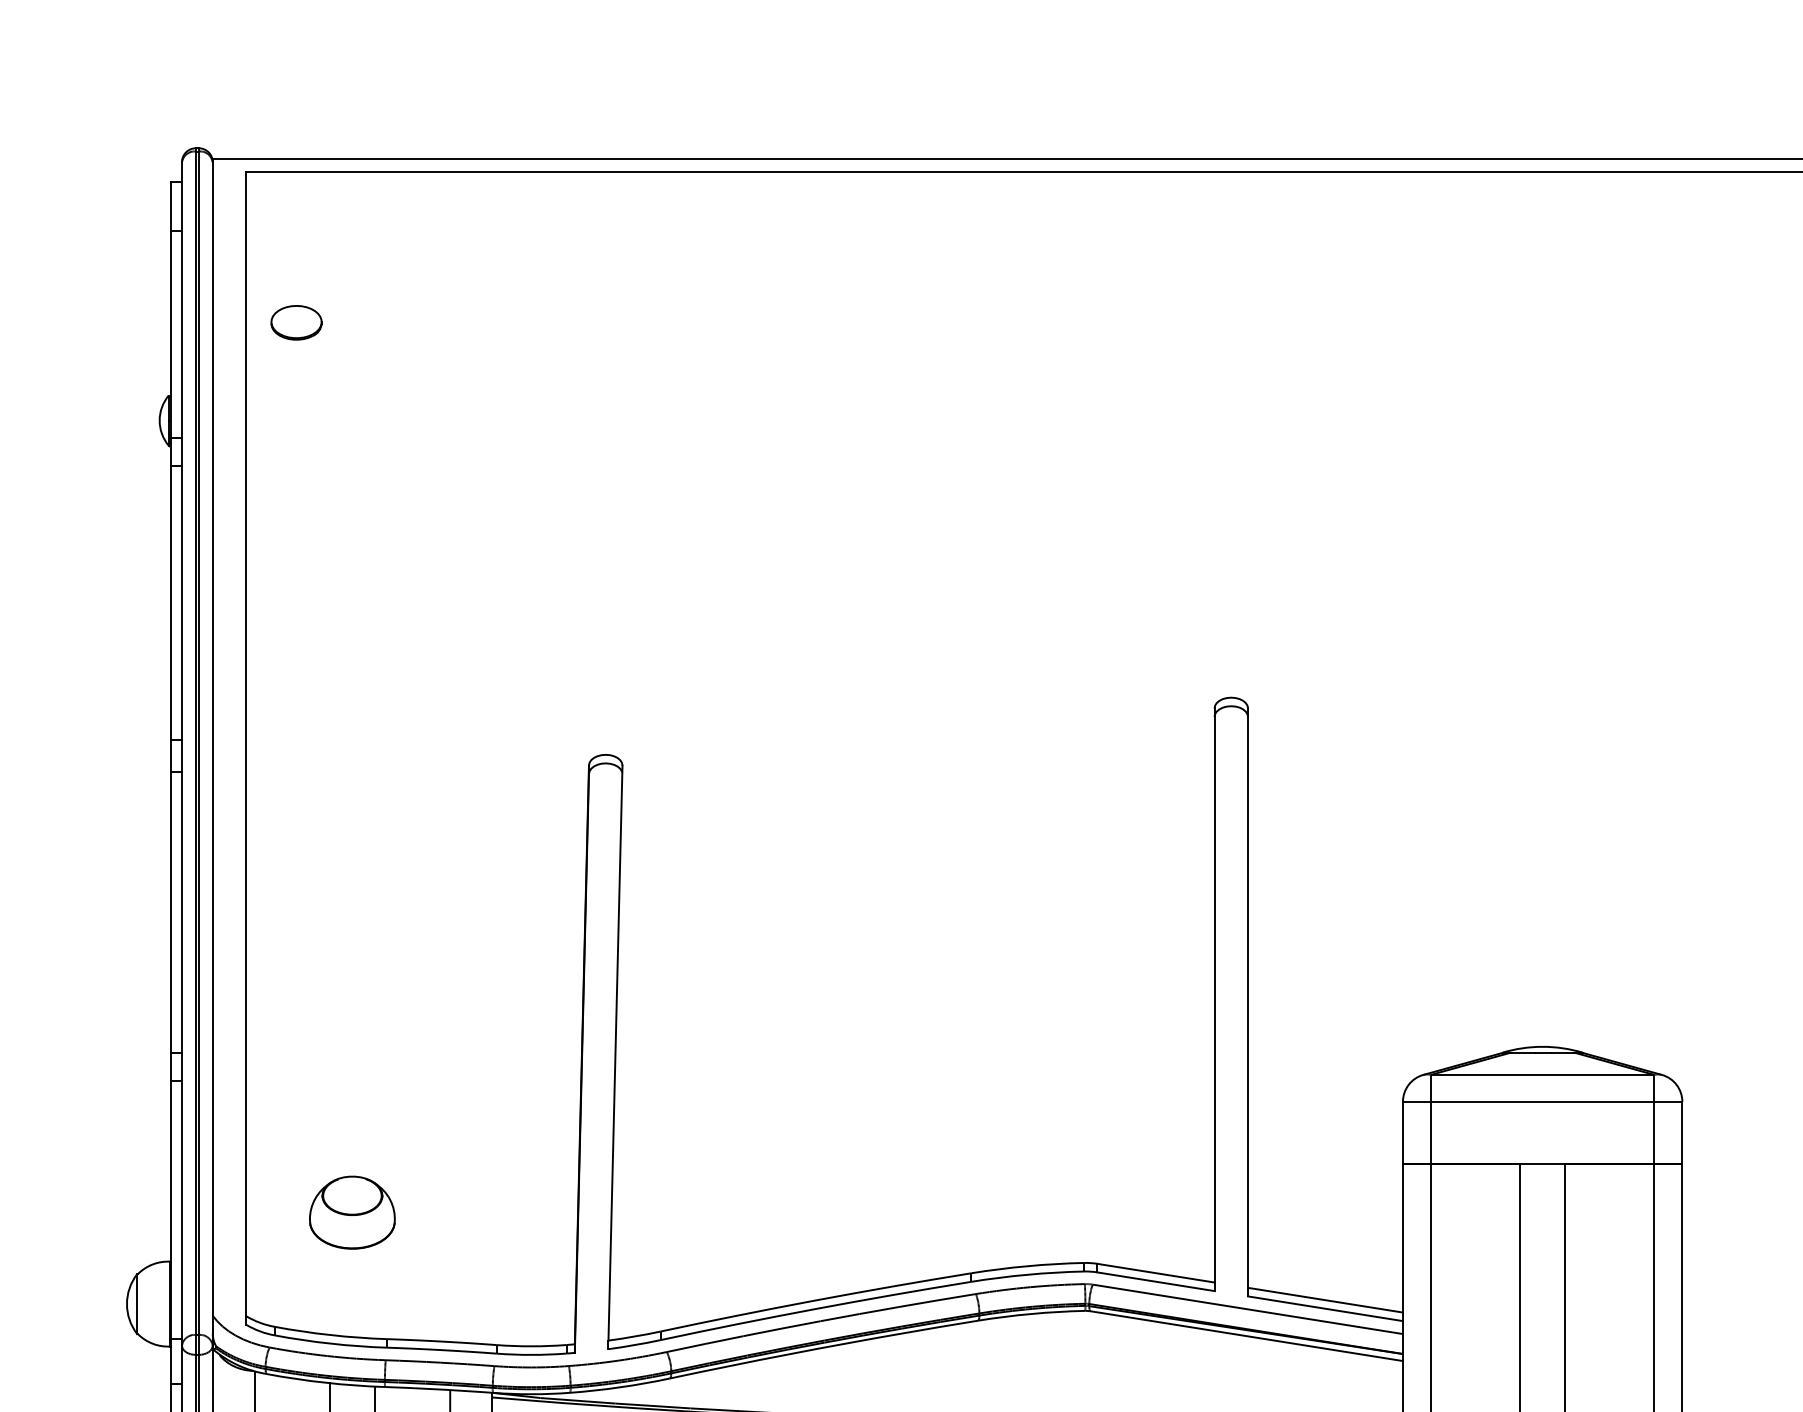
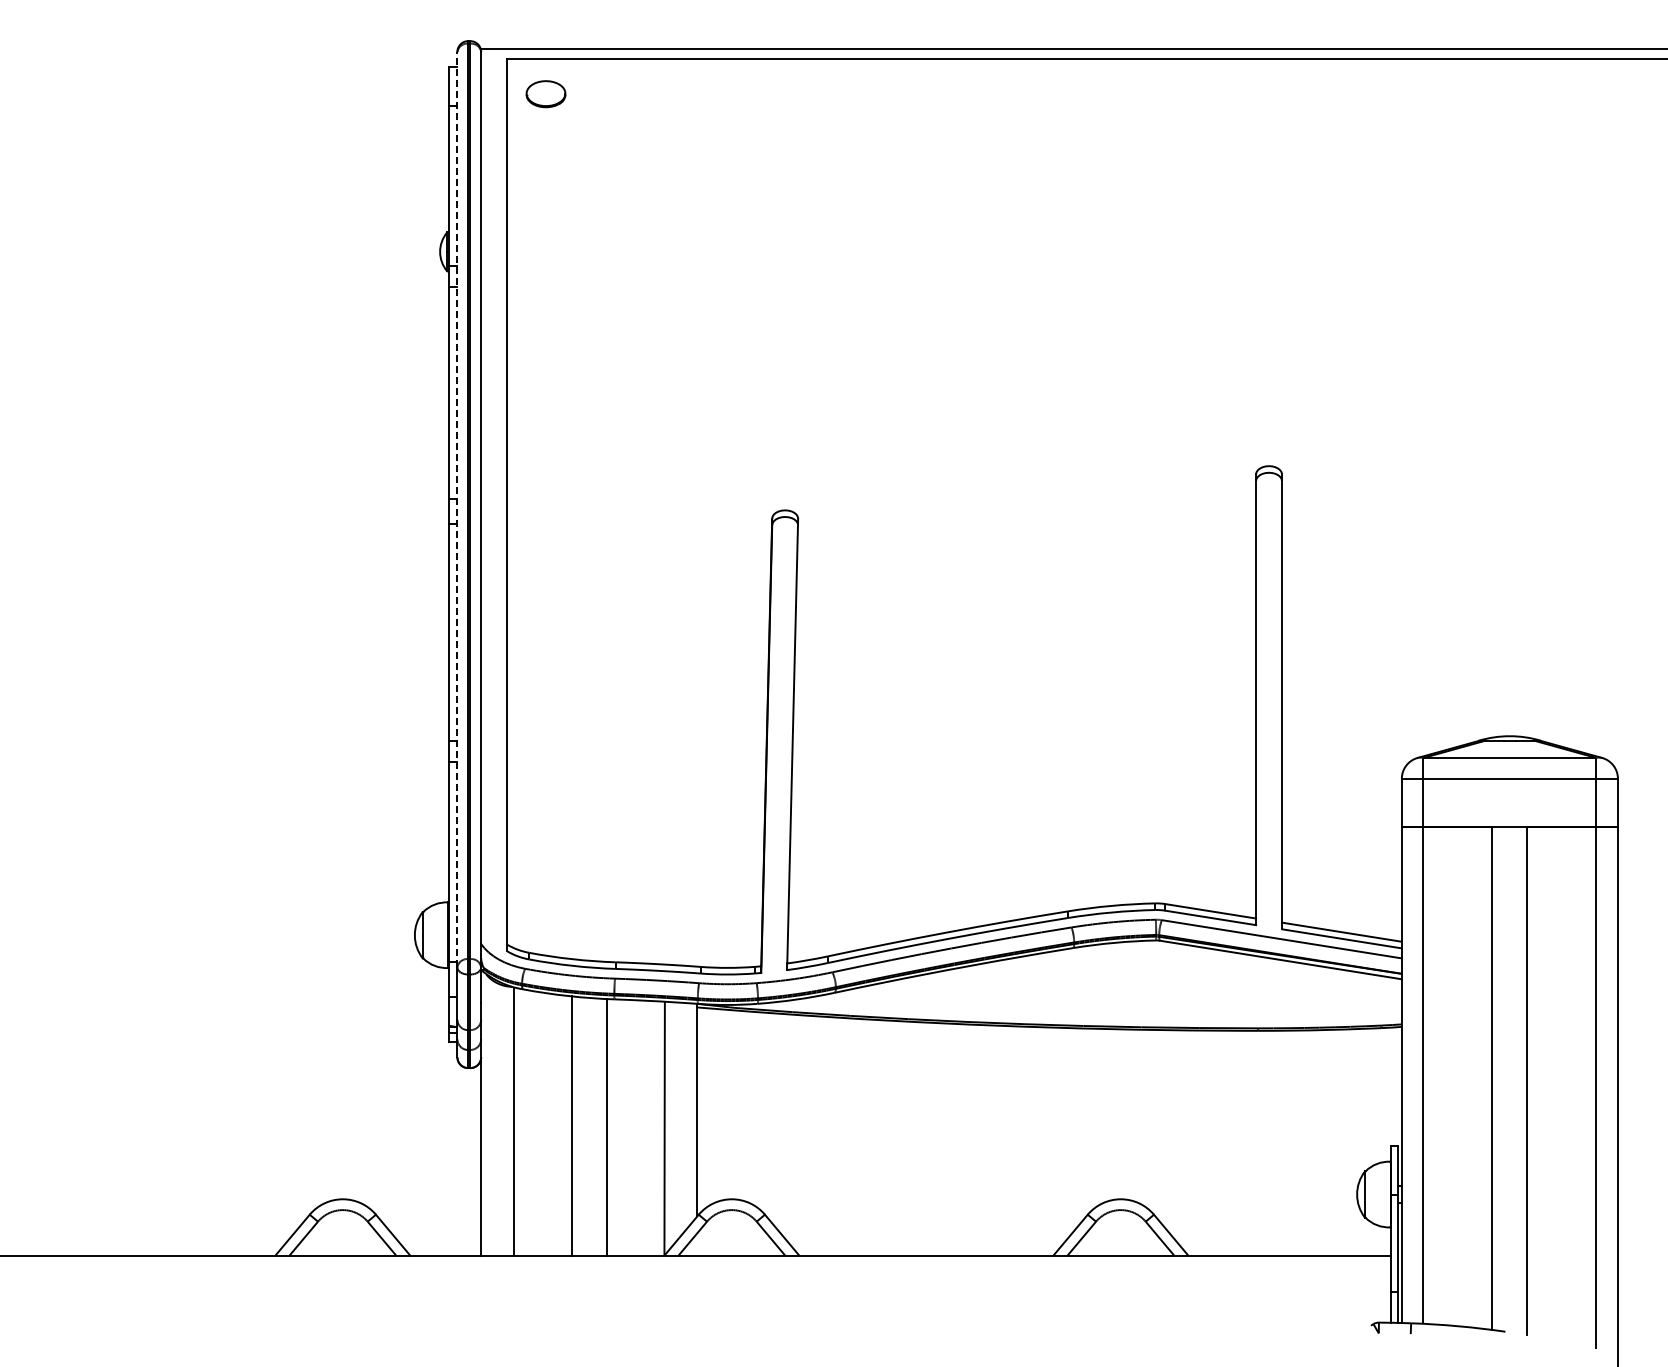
part: (295, 323) -> (545, 94), moved
line: (182, 753) -> (457, 509), solid -> dashed
part: (351, 1212) -> (588, 864), removed

